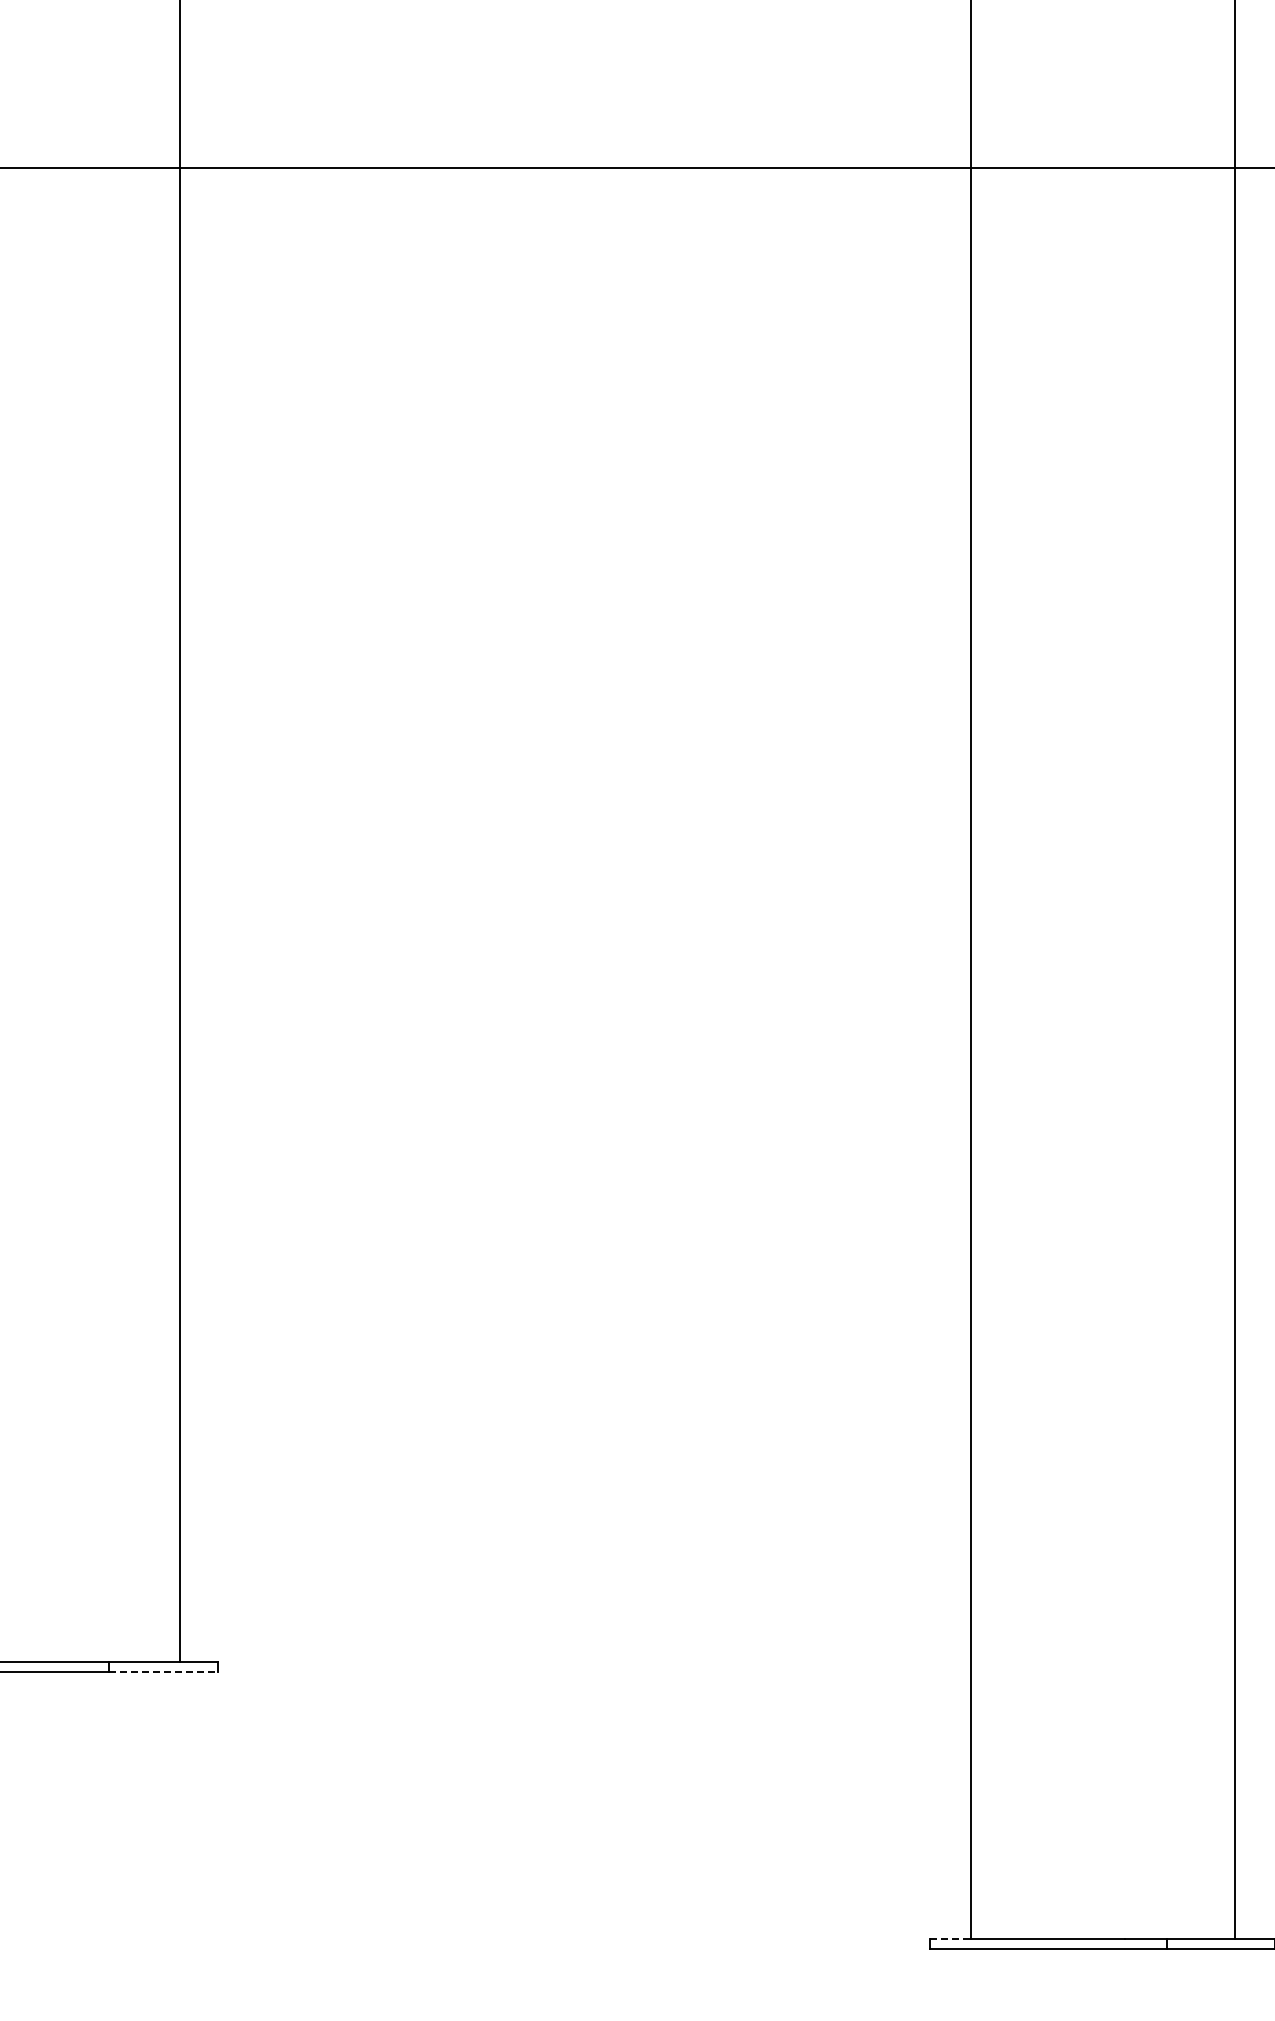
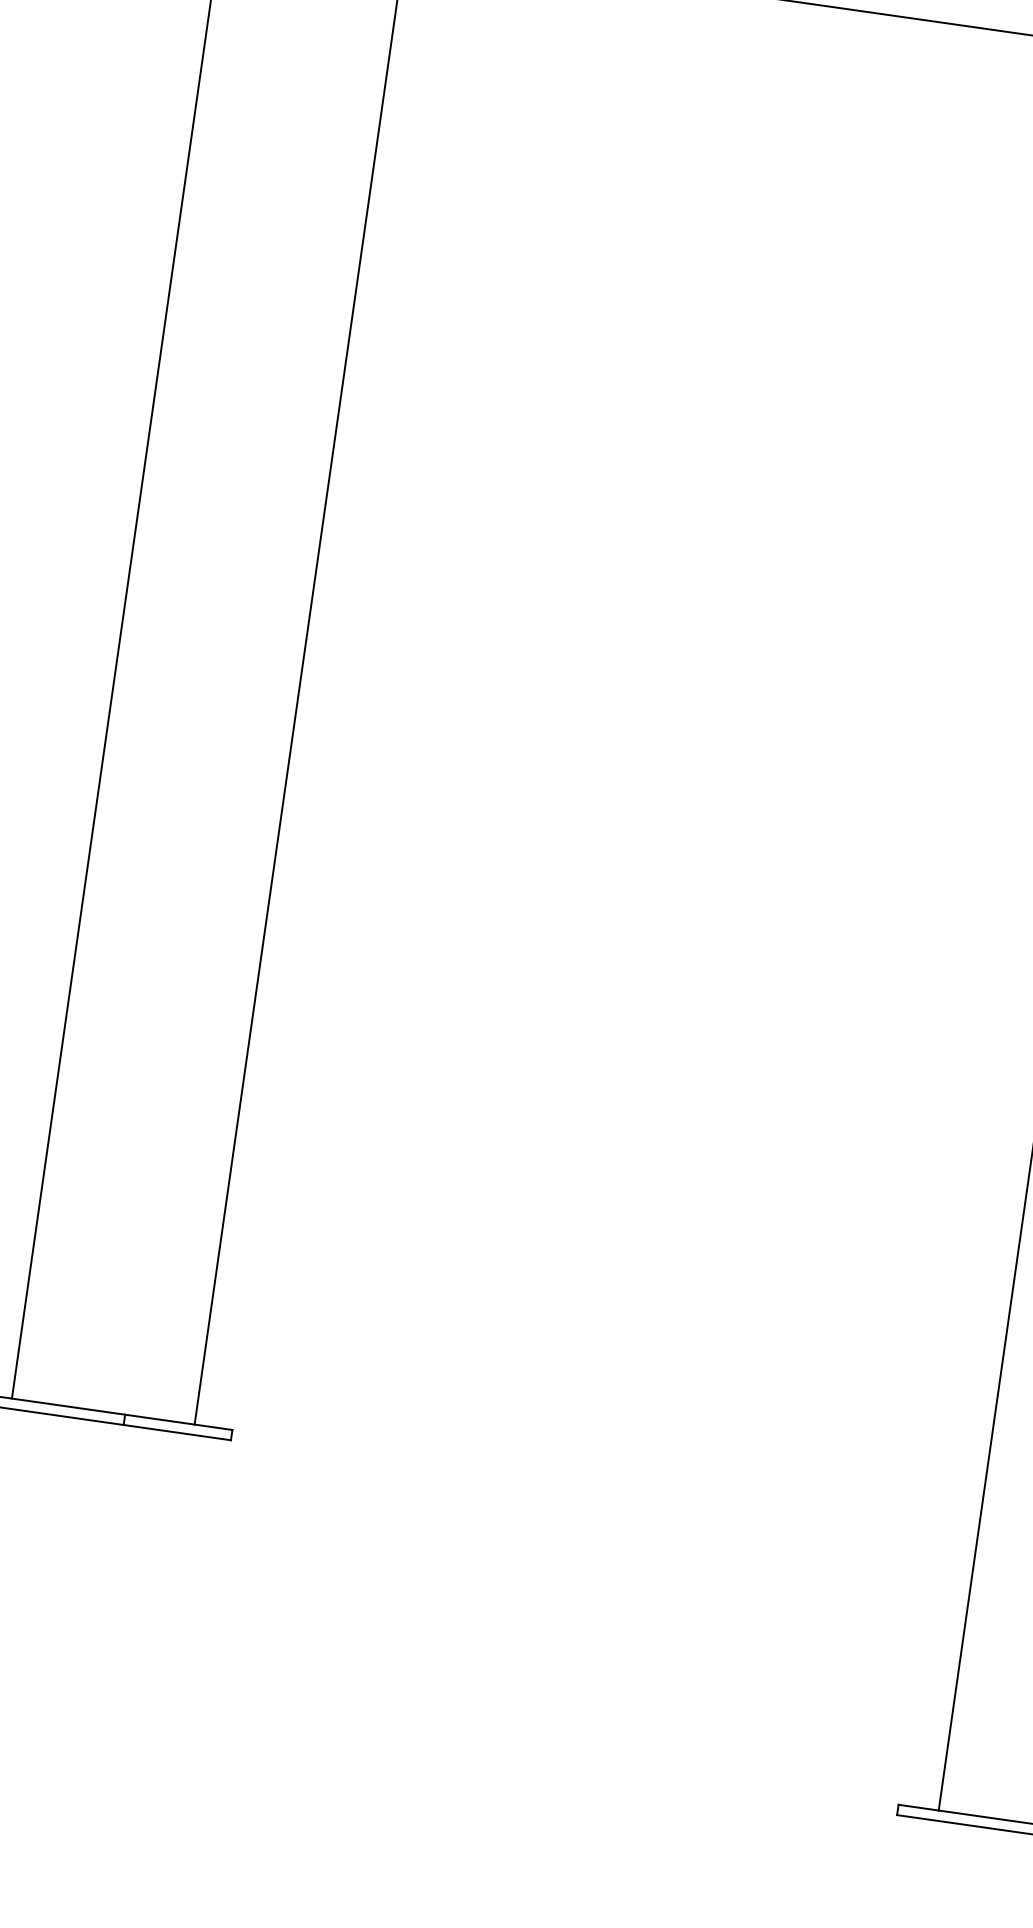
line: (164, 1671) -> (178, 1432), dashed -> solid
line: (950, 1938) -> (918, 1807), dashed -> solid

